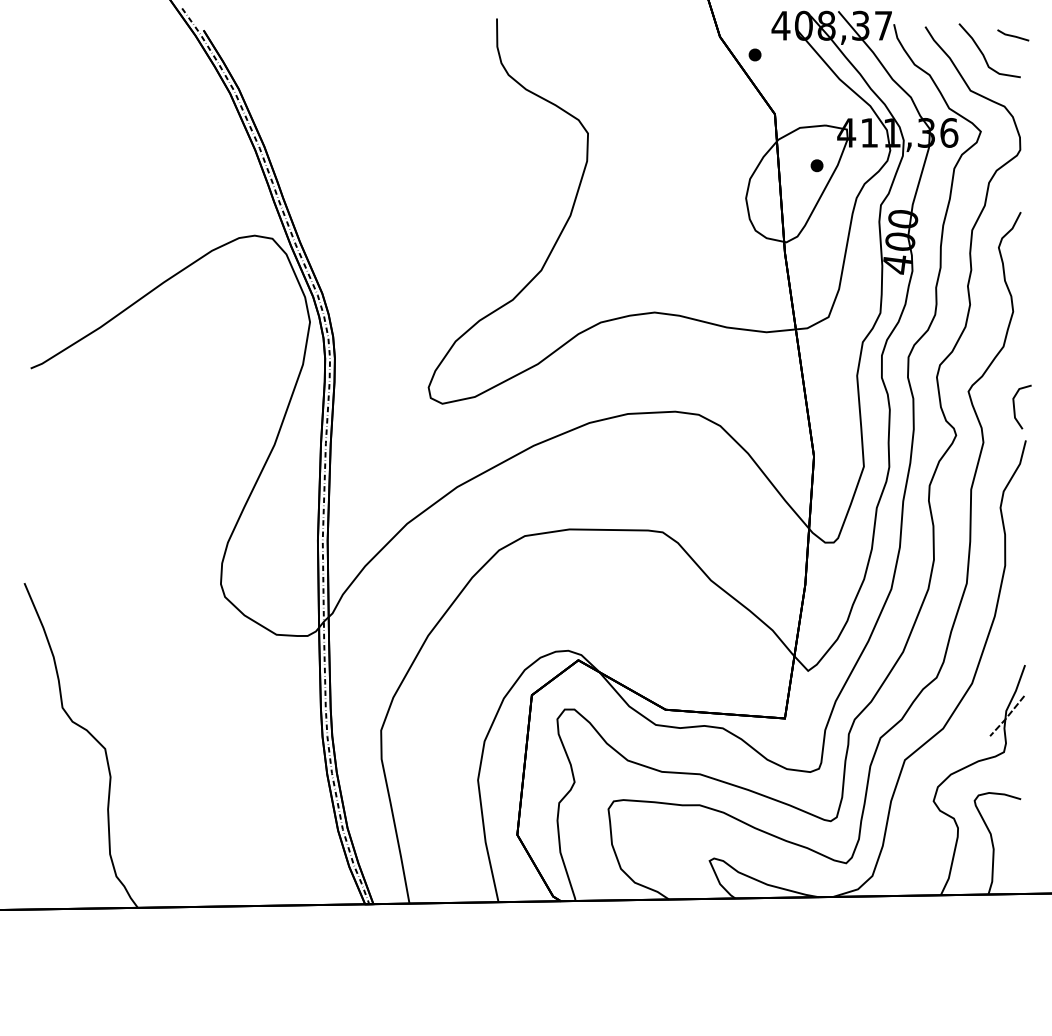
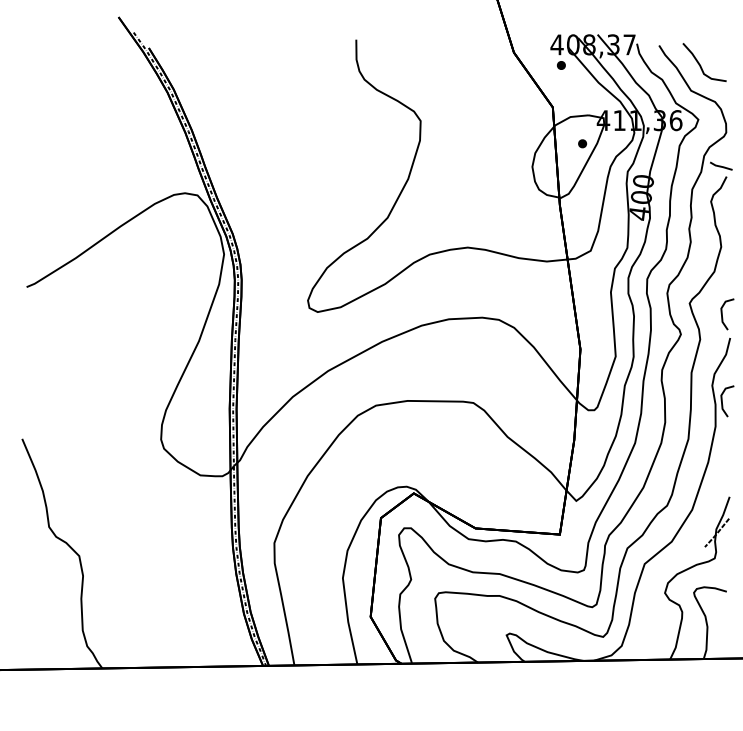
line: (1013, 35) -> (721, 166), moved
part: (754, 54) -> (560, 65), moved
line: (1015, 531) -> (722, 402), added

